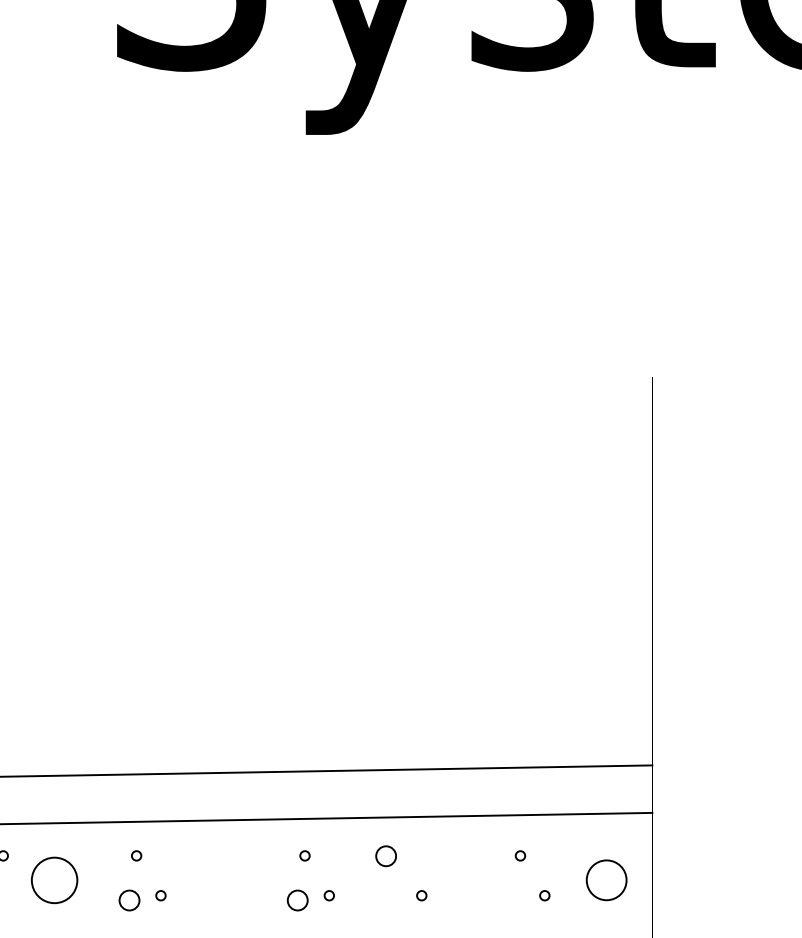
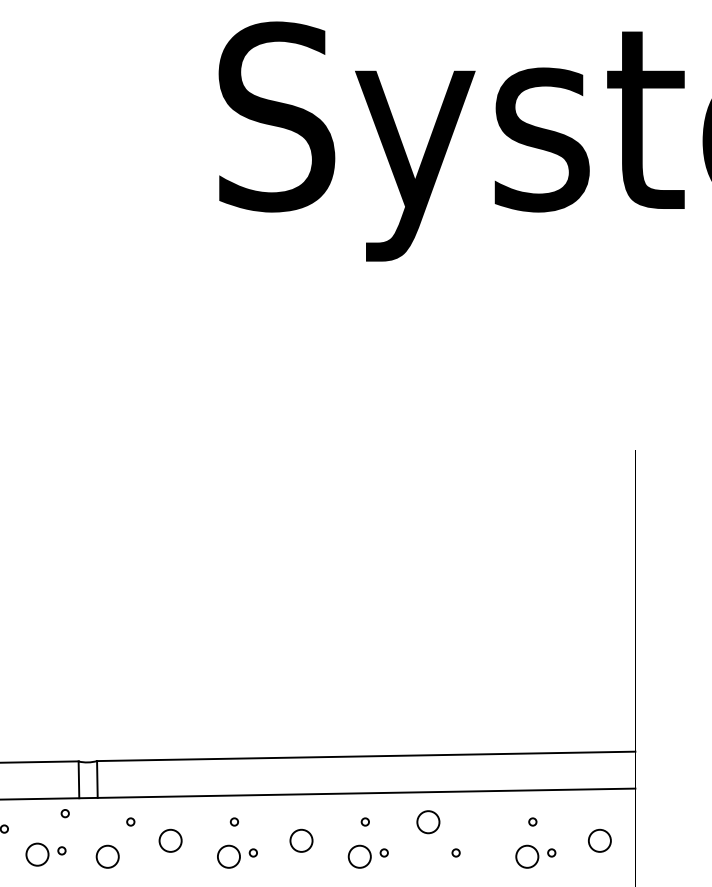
circle: (386, 856) -> (428, 822), size x1.43
circle: (54, 879) -> (170, 840), size x0.62
circle: (222, 879) -> (301, 840), added
circle: (606, 879) -> (599, 840), size x0.71
circle: (128, 900) -> (228, 856), size x1.43
circle: (297, 900) -> (359, 856), size x1.43
circle: (513, 900) -> (527, 856), added

